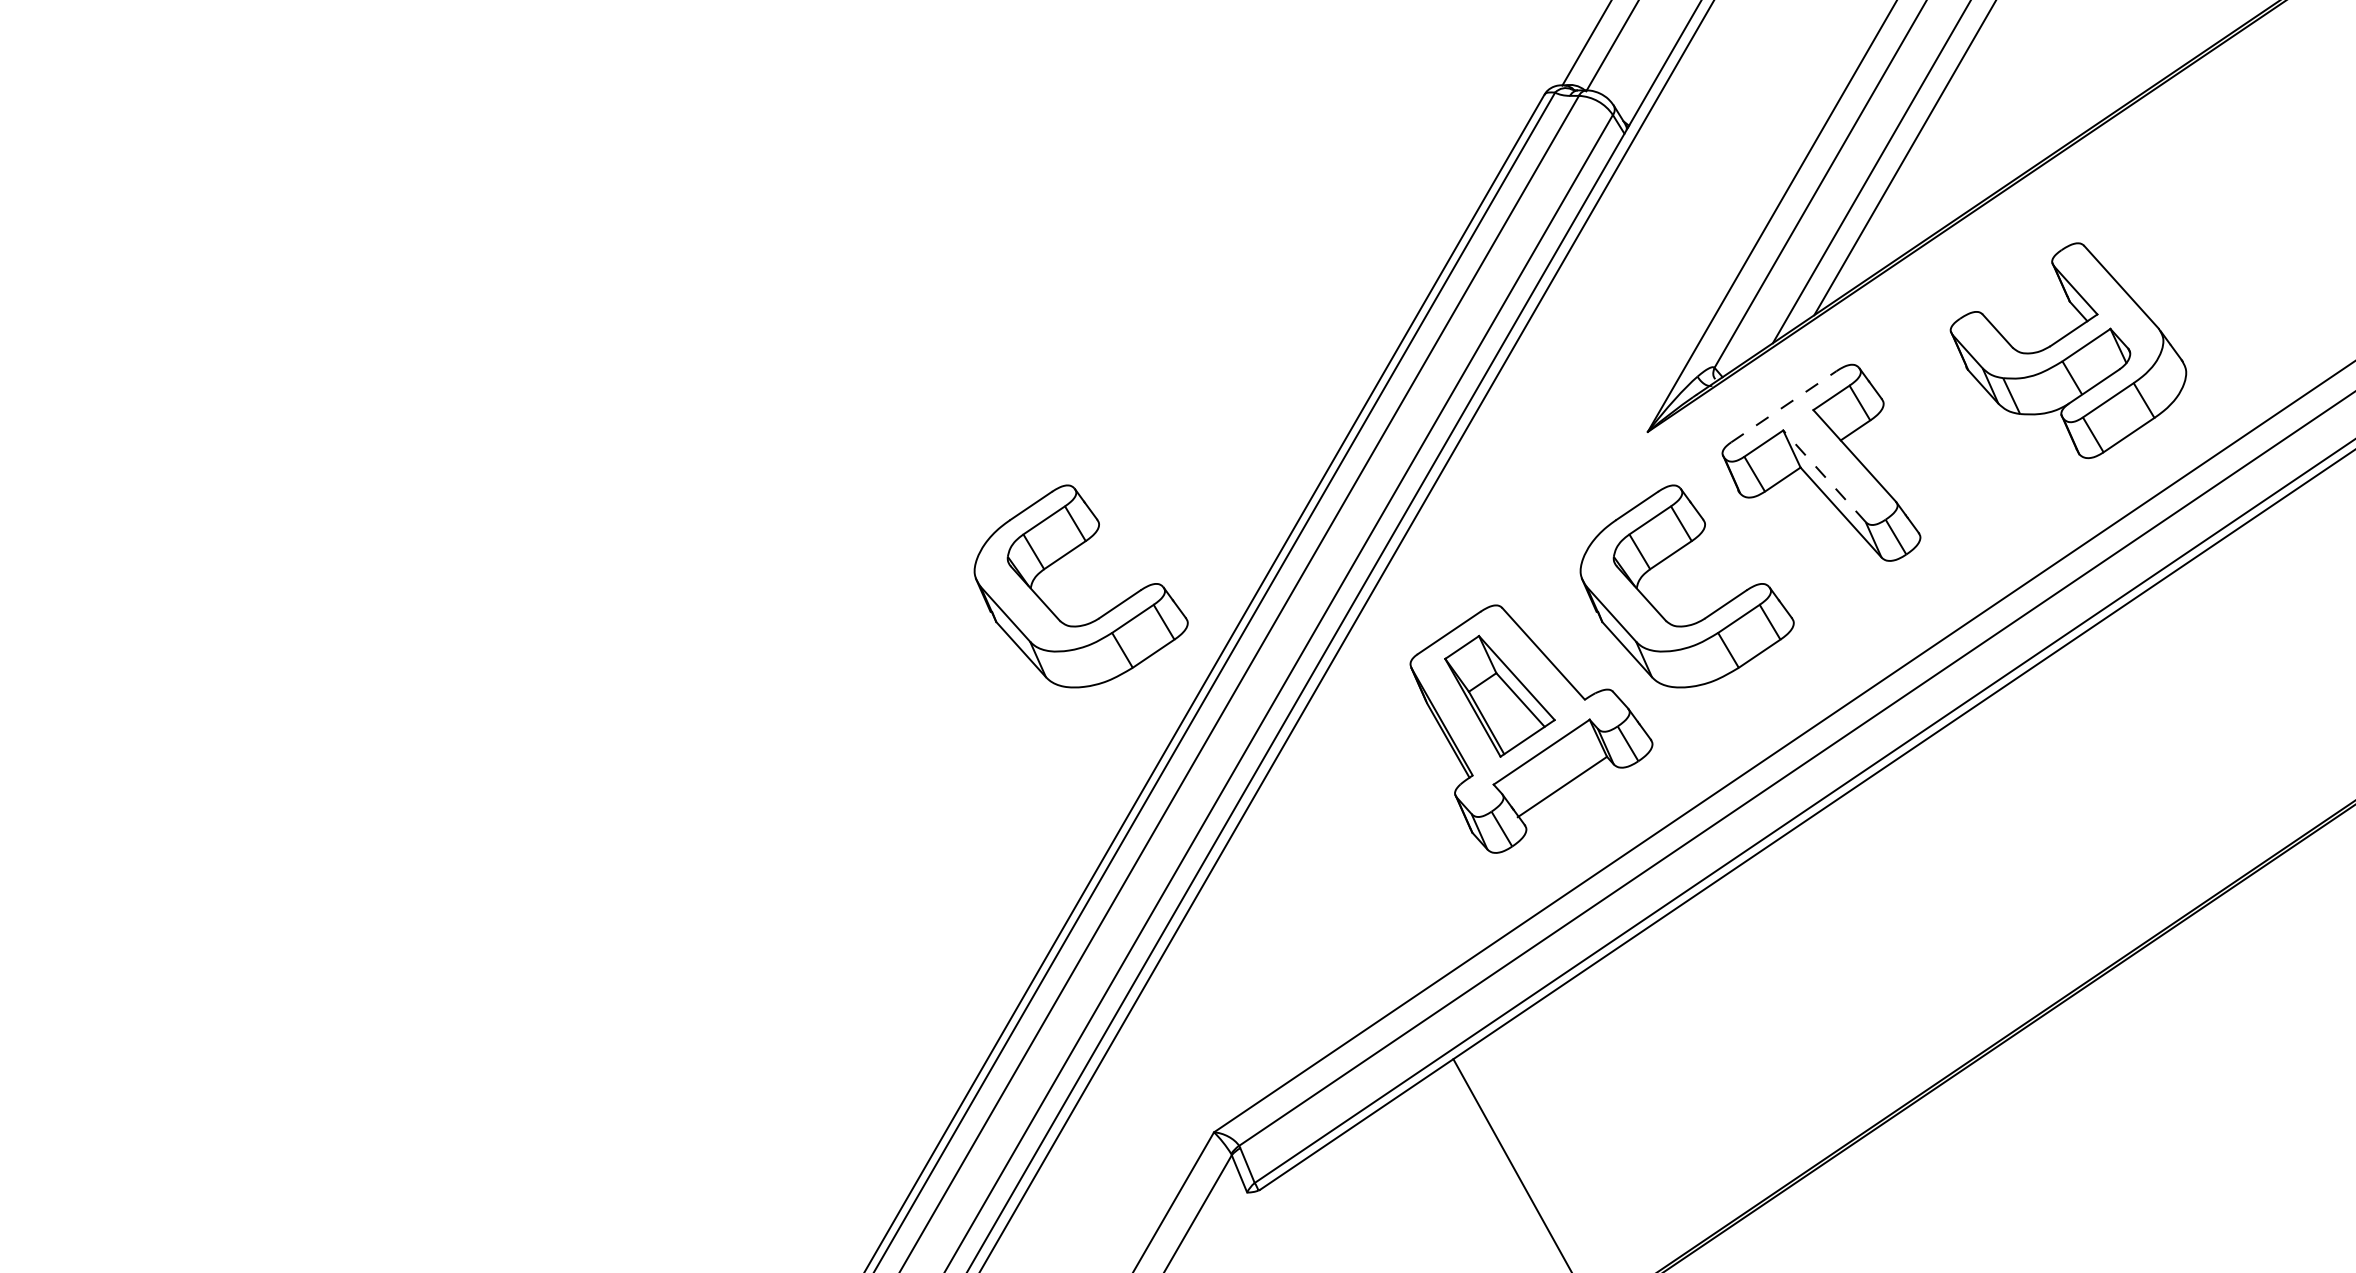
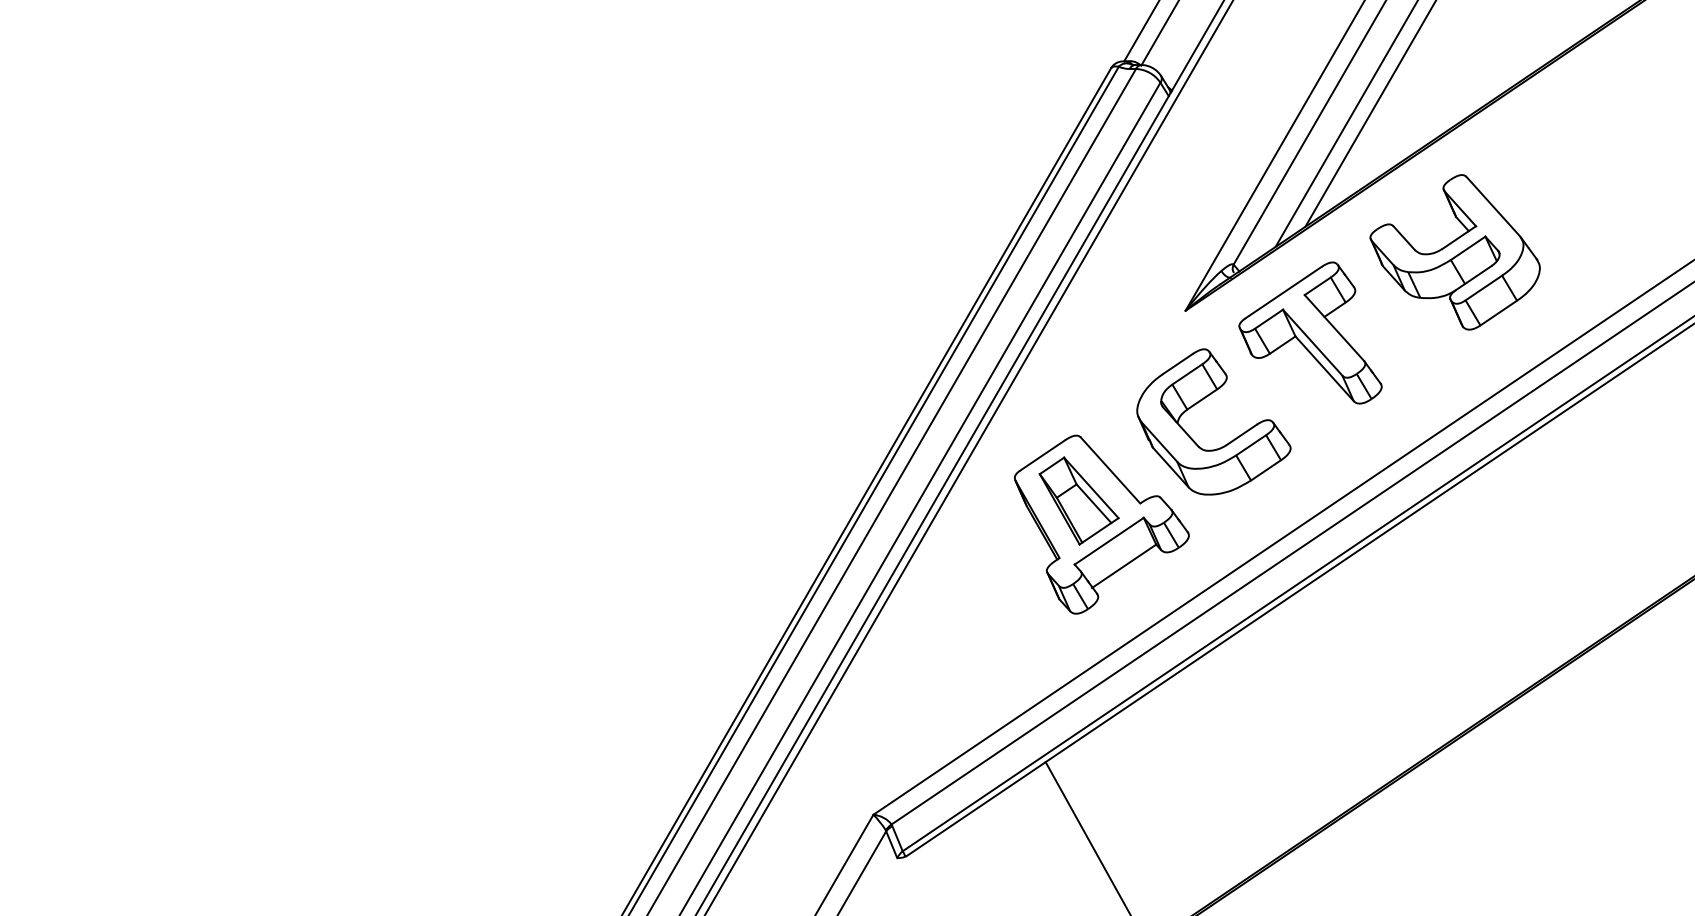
part: (2068, 350) -> (1455, 252), moved
line: (1784, 406) -> (1283, 292), dashed -> solid
line: (1824, 476) -> (1312, 342), dashed -> solid
part: (1060, 559) -> (762, 402), removed

